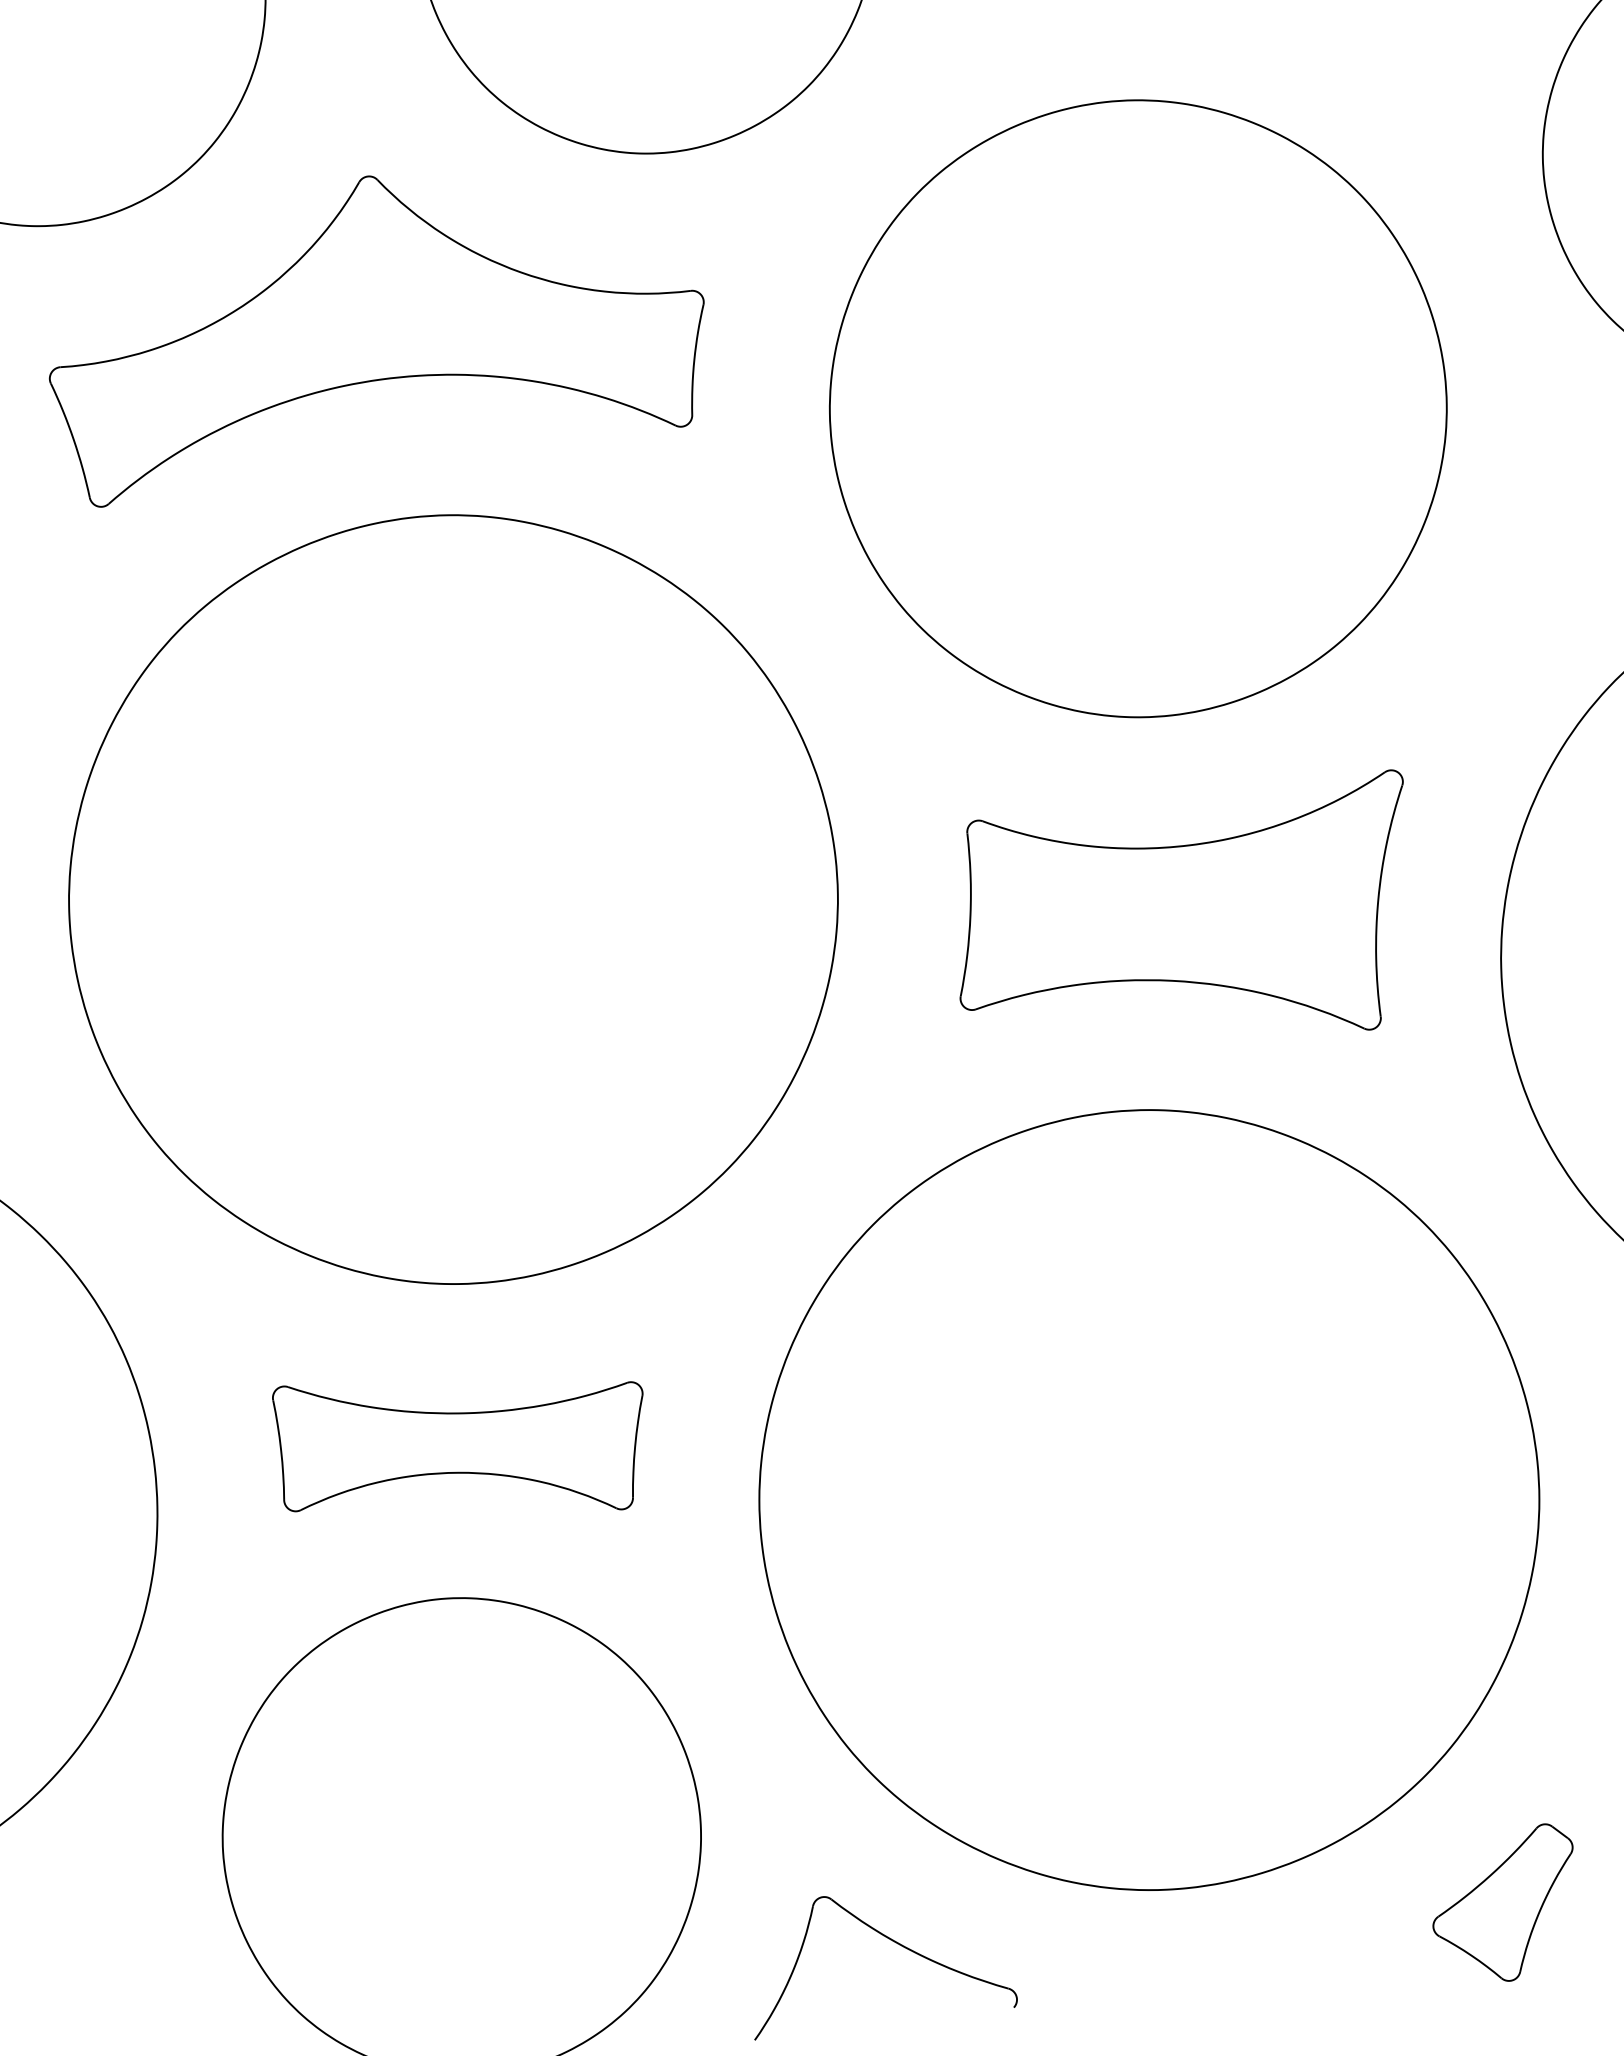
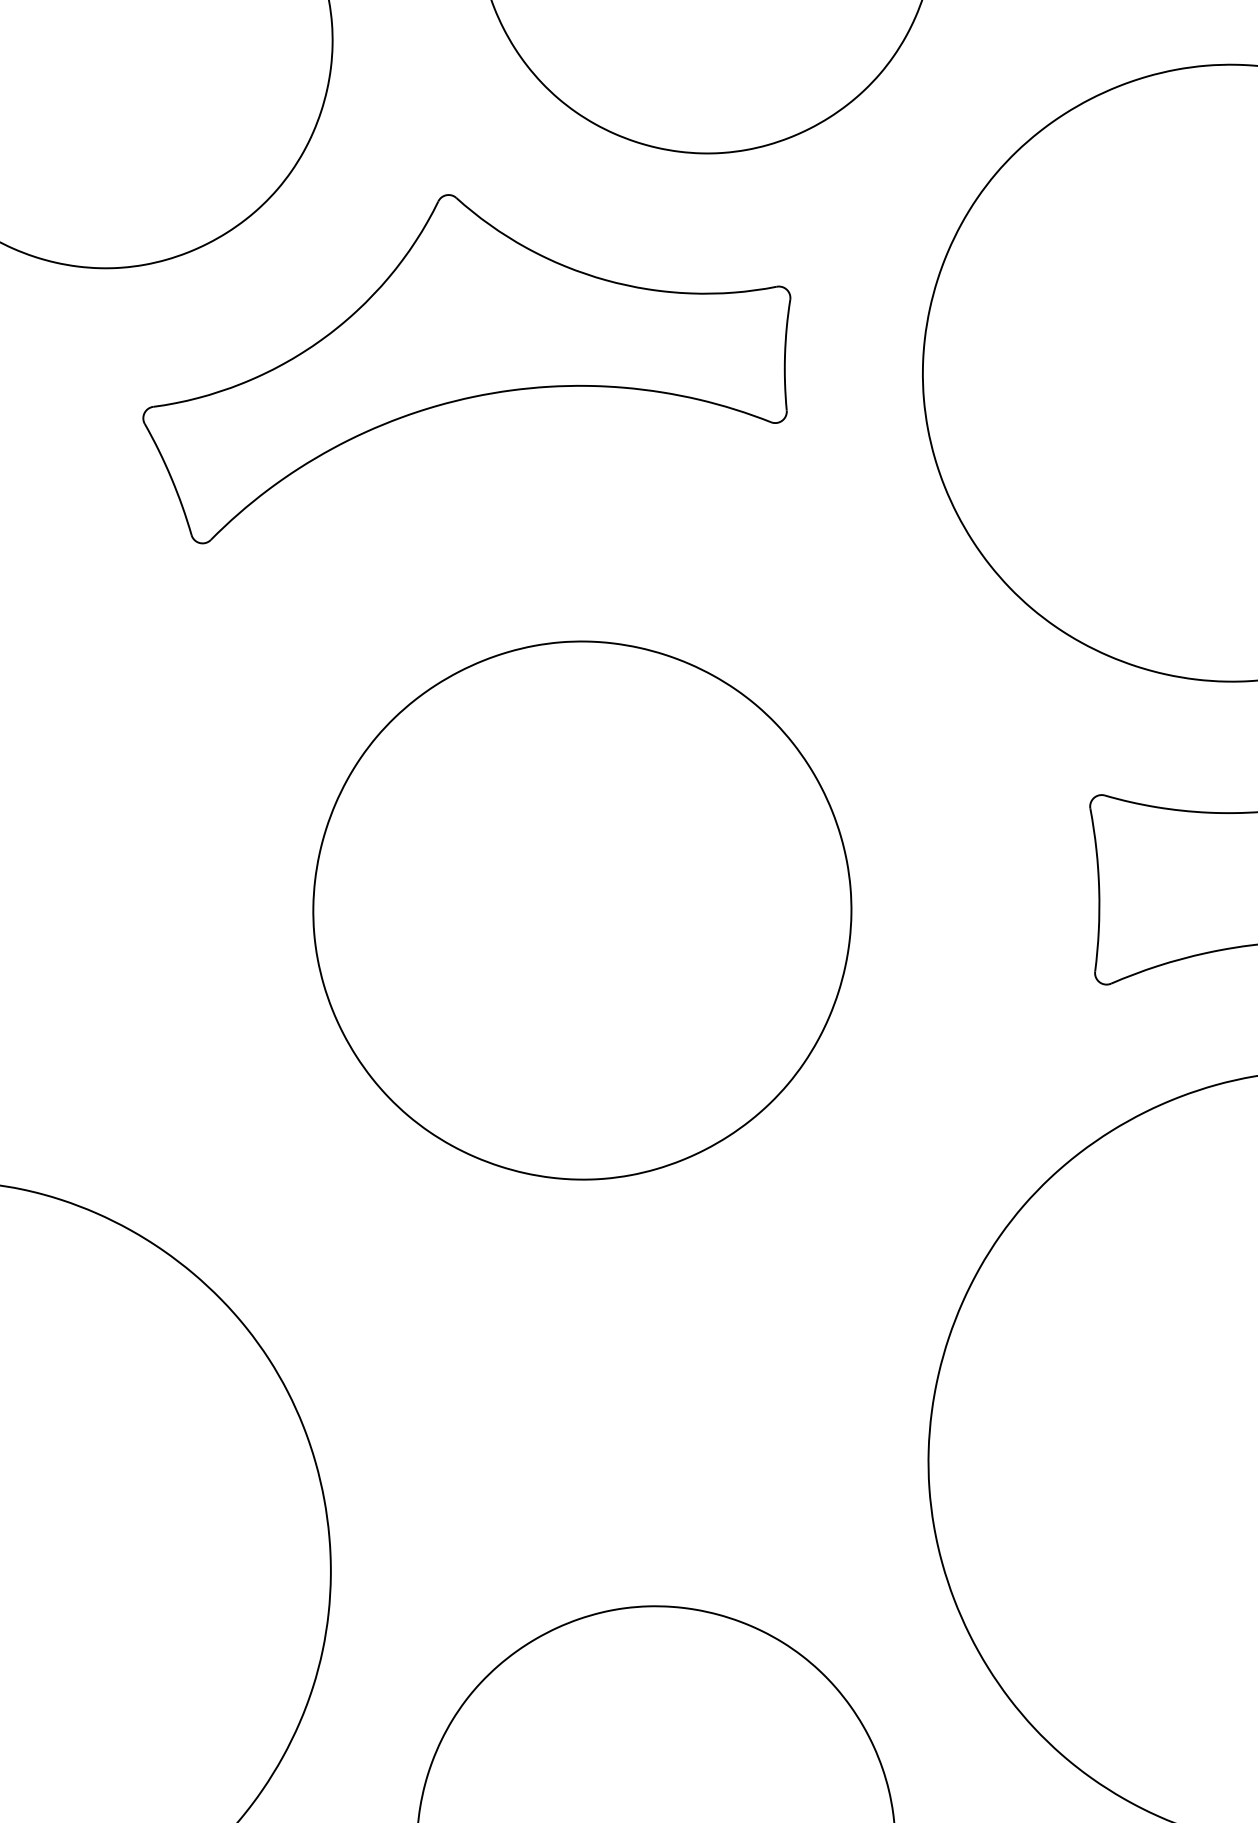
part: (453, 899) -> (582, 910), size x0.7
part: (457, 1446) -> (624, 1455), removed

